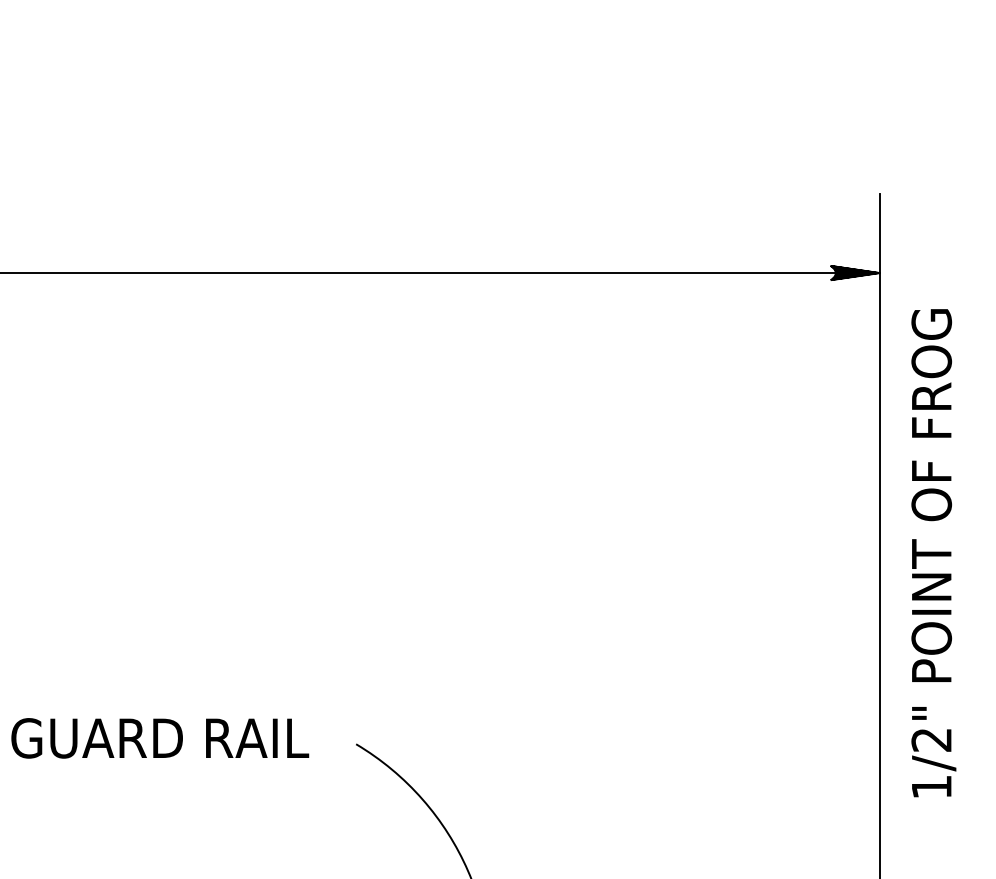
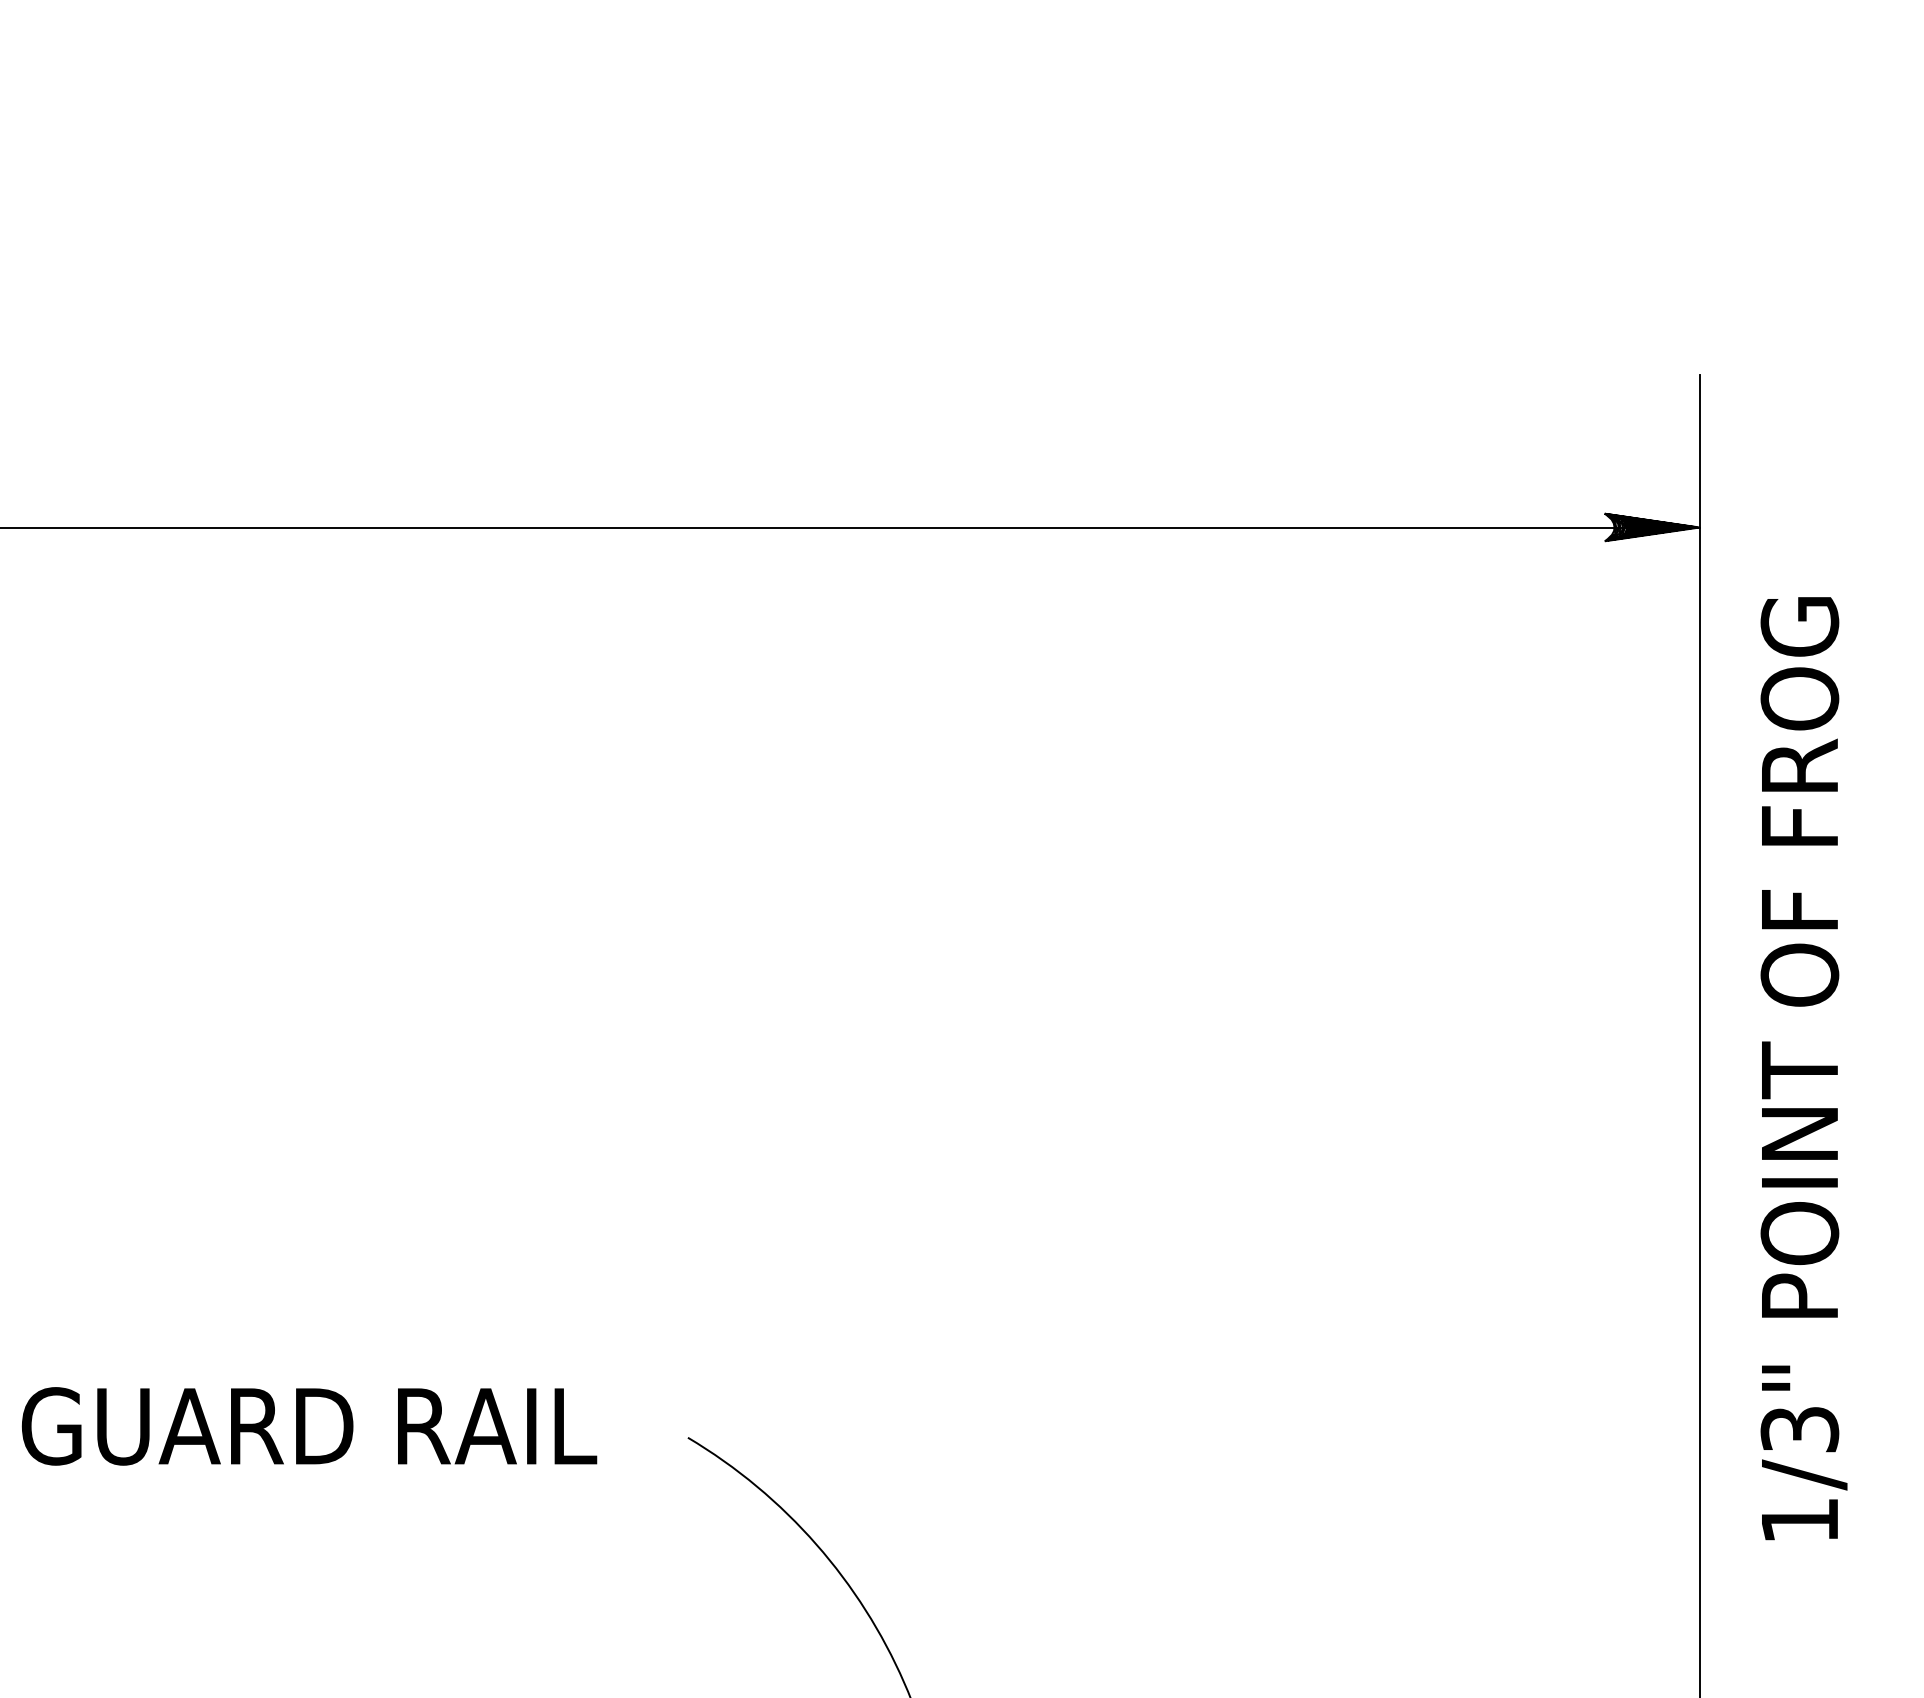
text: (931, 739) -> (1799, 1428), 1/2" -> 1/3"

